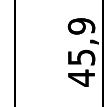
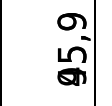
text: (81, 77) -> (71, 75), 45,9 -> 95,9

